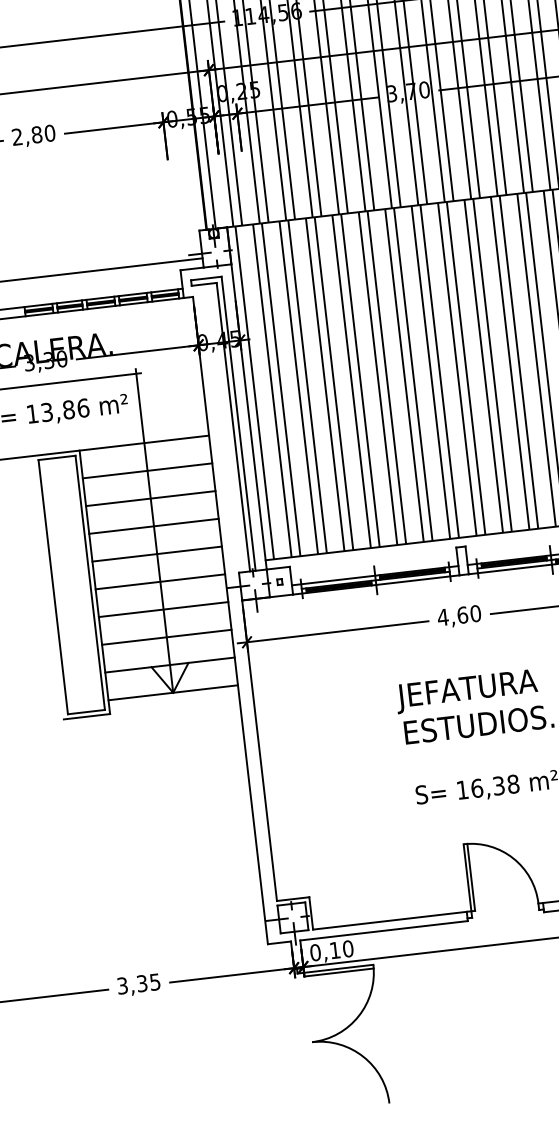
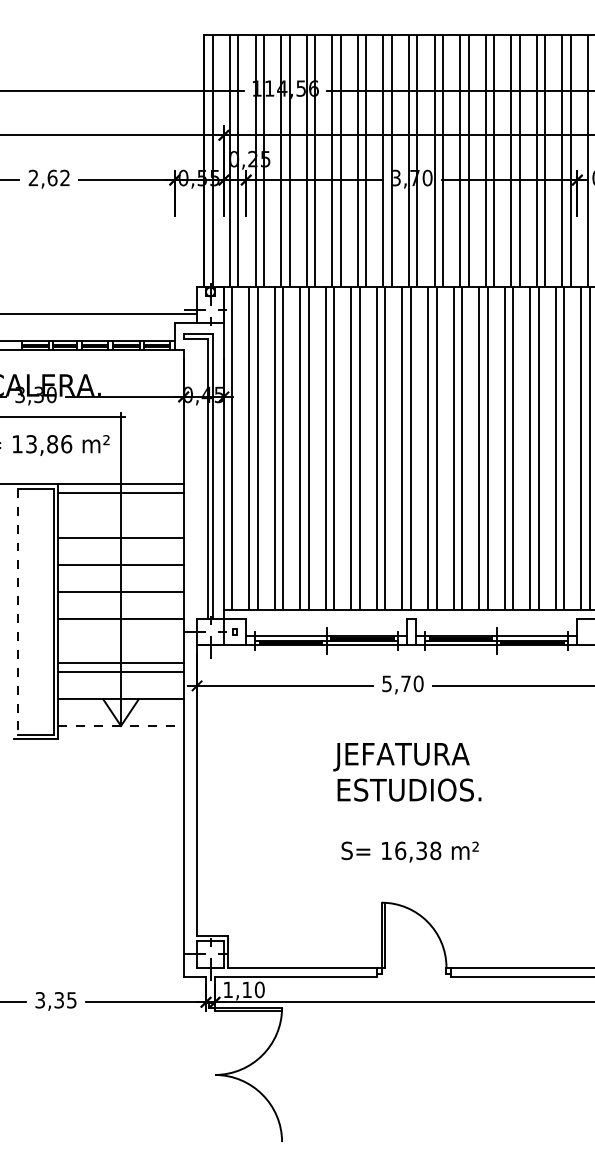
text: (43, 133) -> (58, 177), 2,80 -> 2,62
line: (147, 471) -> (120, 493), moved
line: (53, 587) -> (18, 612), solid -> dashed
line: (163, 609) -> (120, 663), moved
text: (452, 615) -> (396, 683), 4,60 -> 5,70
line: (173, 692) -> (121, 725), solid -> dashed
text: (315, 952) -> (228, 989), 0,10 -> 1,10

